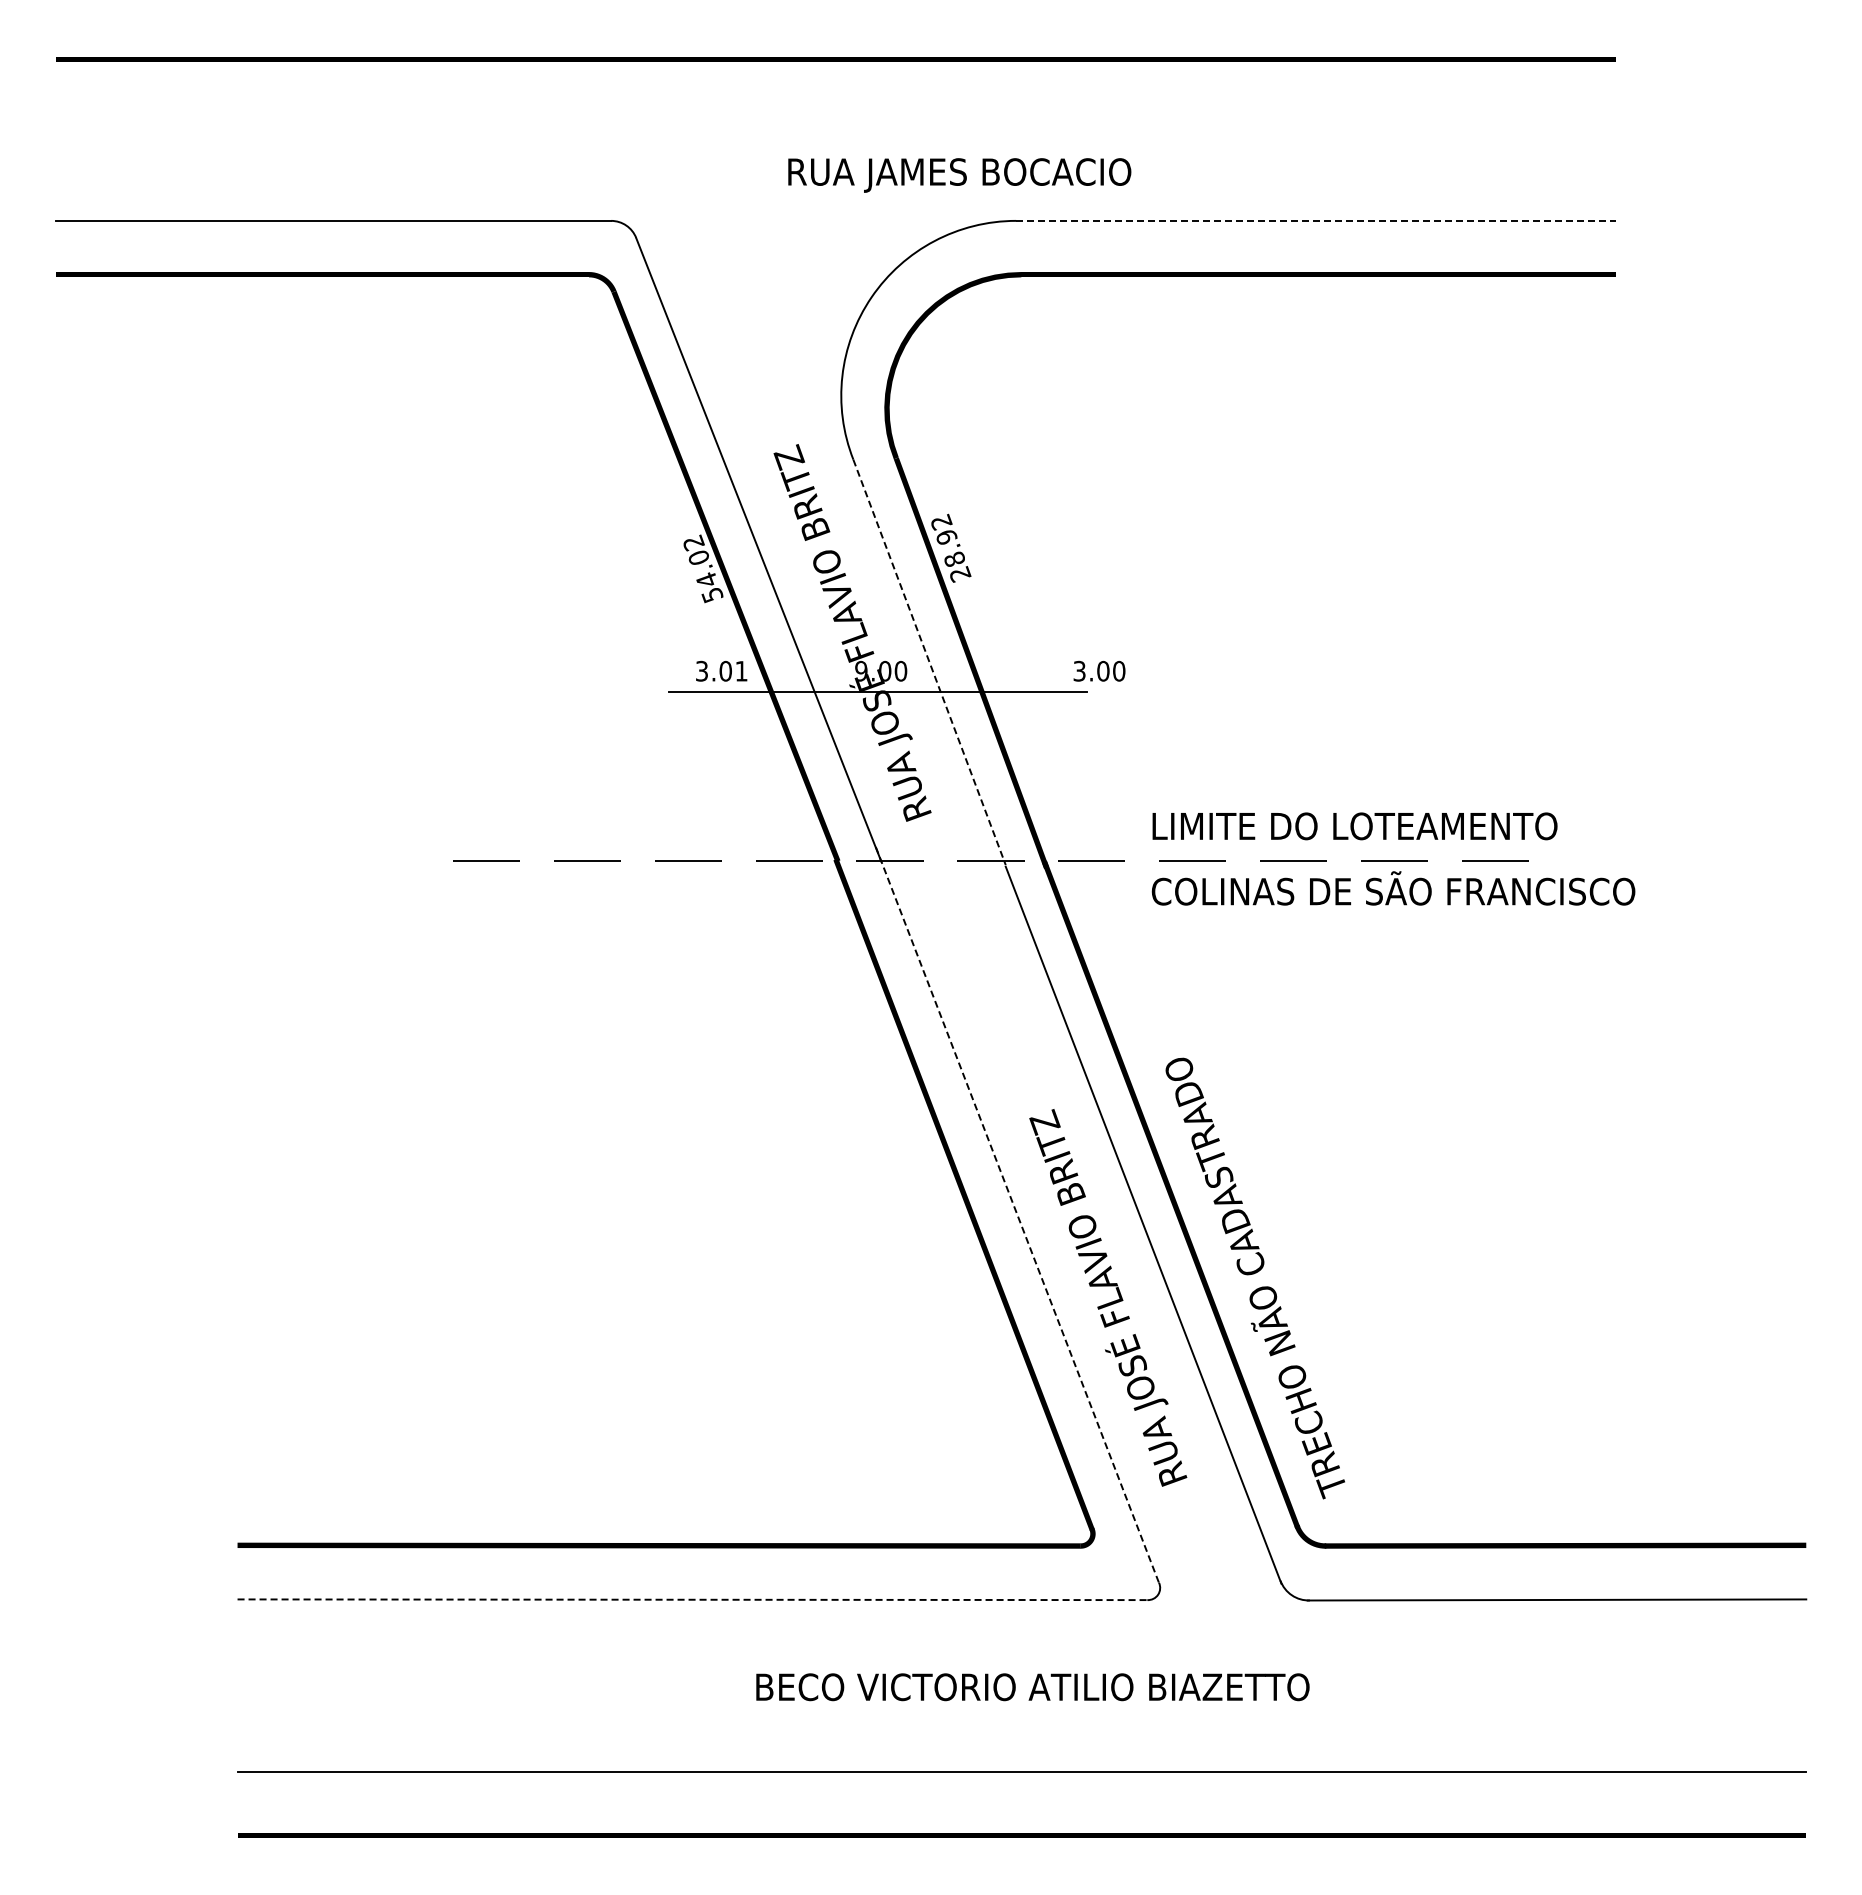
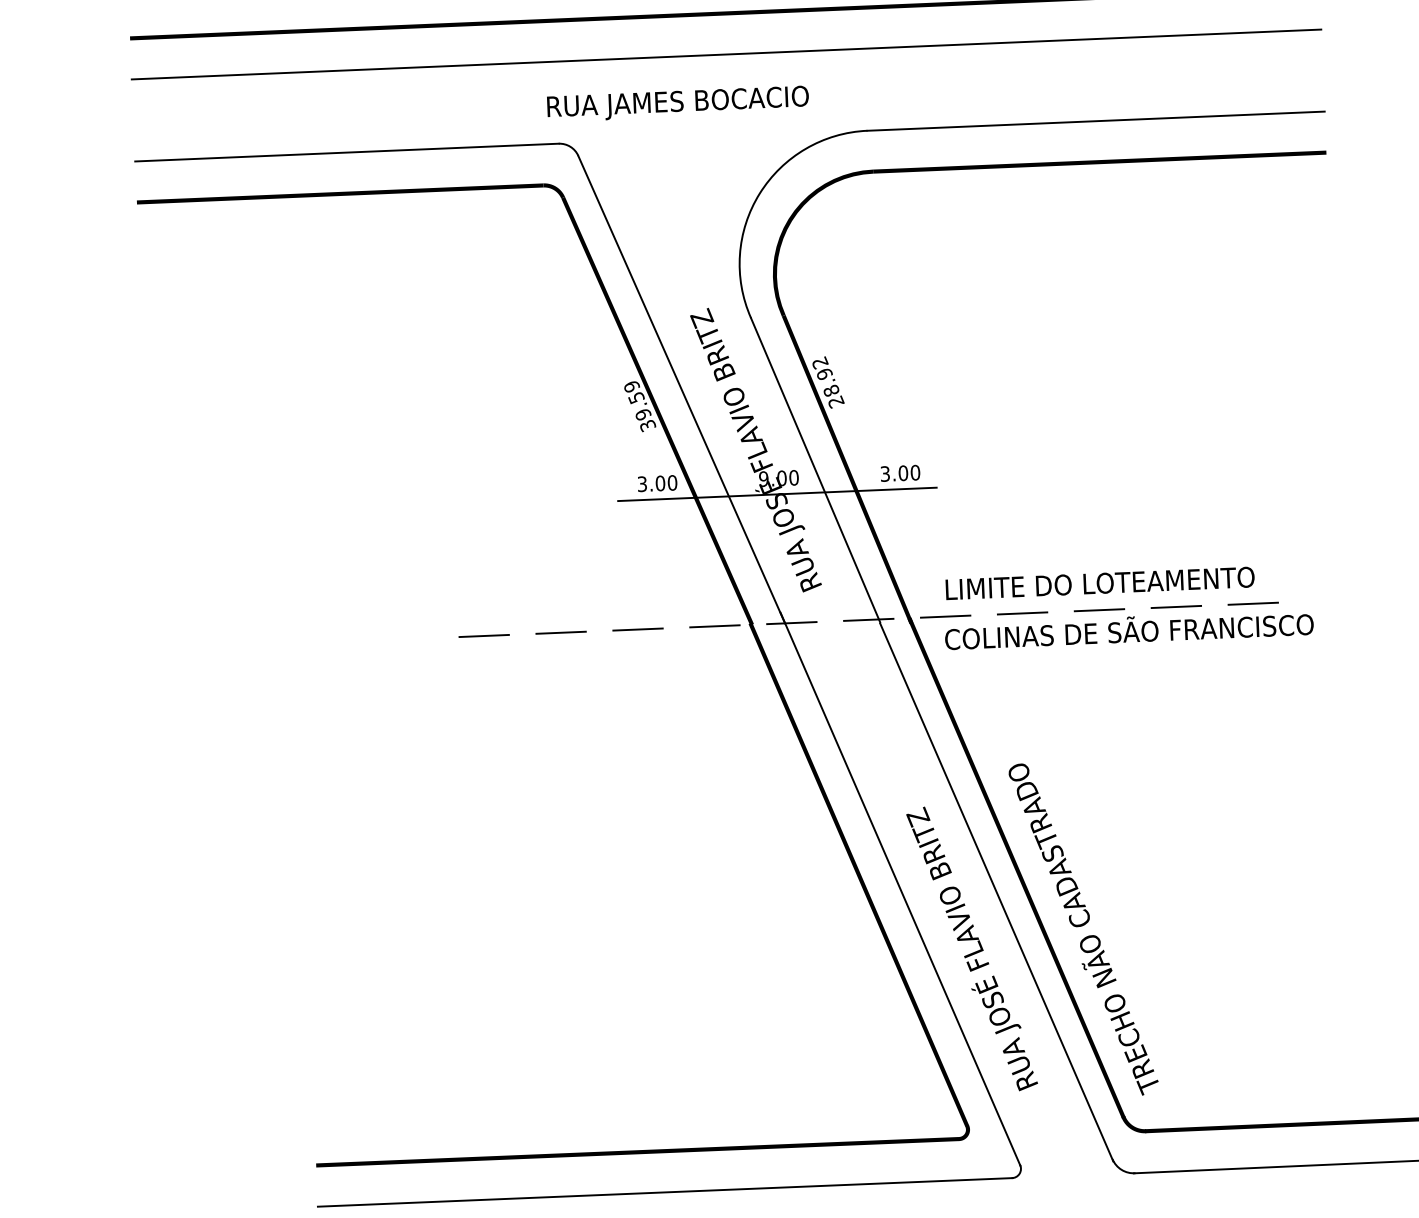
line: (835, 113) -> (726, 54), added
text: (959, 175) -> (677, 104), moved
line: (1315, 220) -> (1095, 120), dashed -> solid
text: (701, 568) -> (638, 405), 54.02 -> 39.59
line: (929, 662) -> (815, 470), dashed -> solid
text: (741, 670) -> (672, 482), 3.01 -> 3.00
text: (1099, 670) -> (900, 472), moved
text: (1354, 826) -> (1099, 583), moved
text: (1393, 888) -> (1129, 629), moved
line: (1017, 1216) -> (900, 889), dashed -> solid
line: (693, 1599) -> (665, 1192), dashed -> solid

